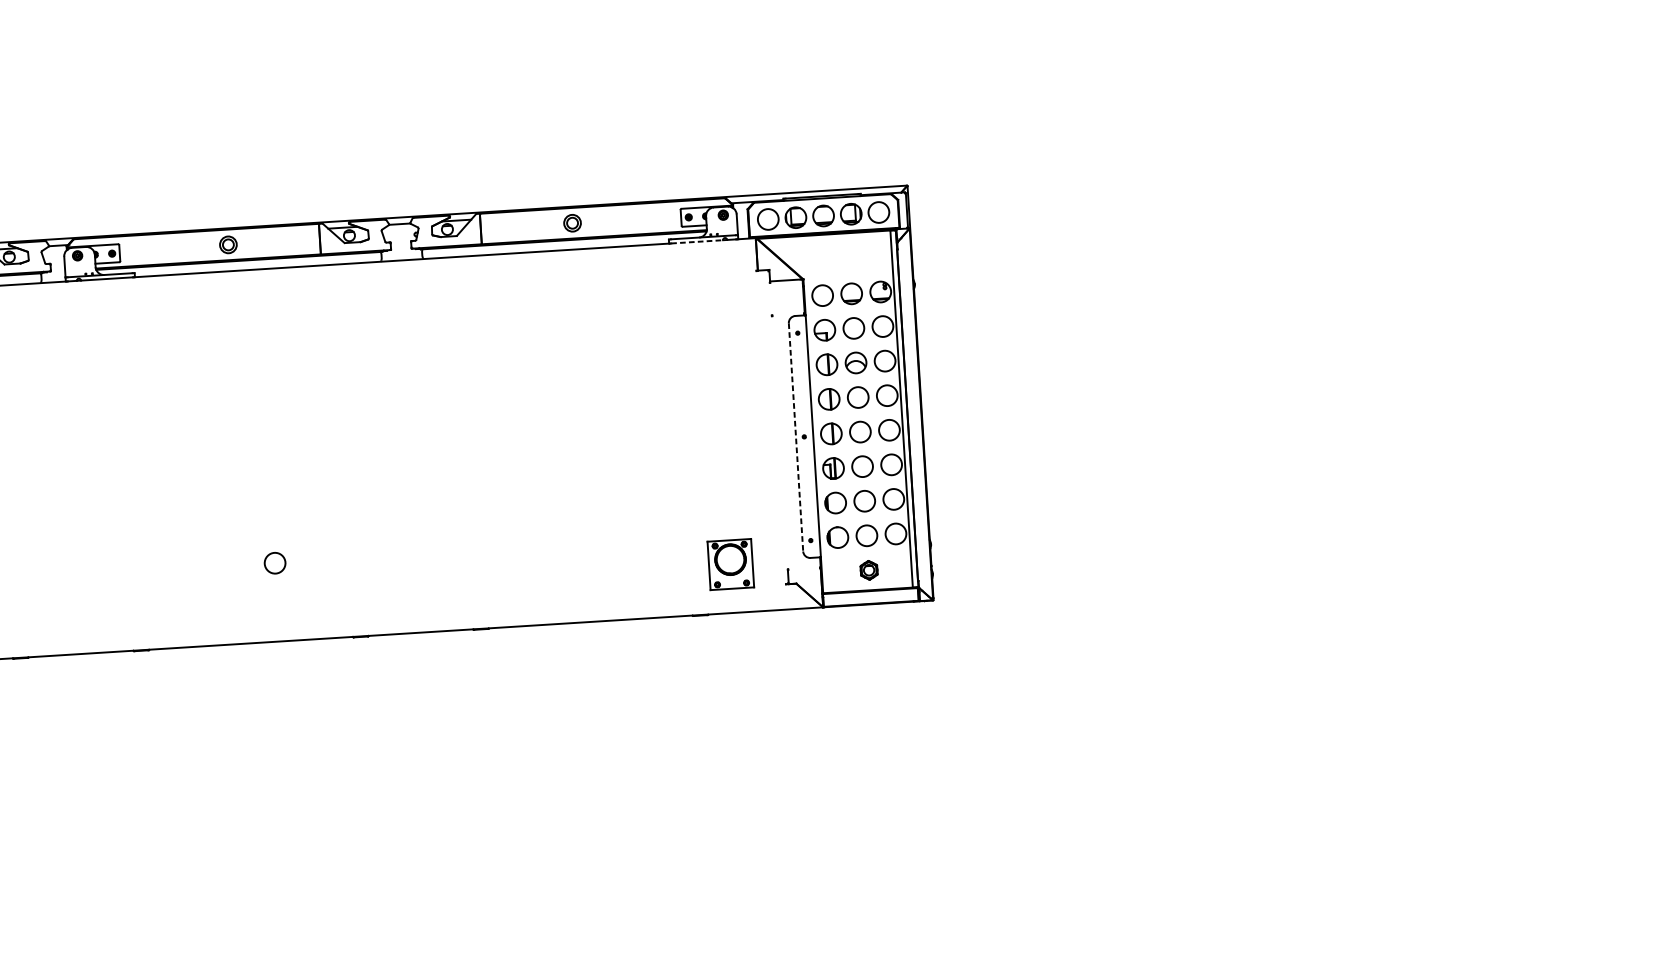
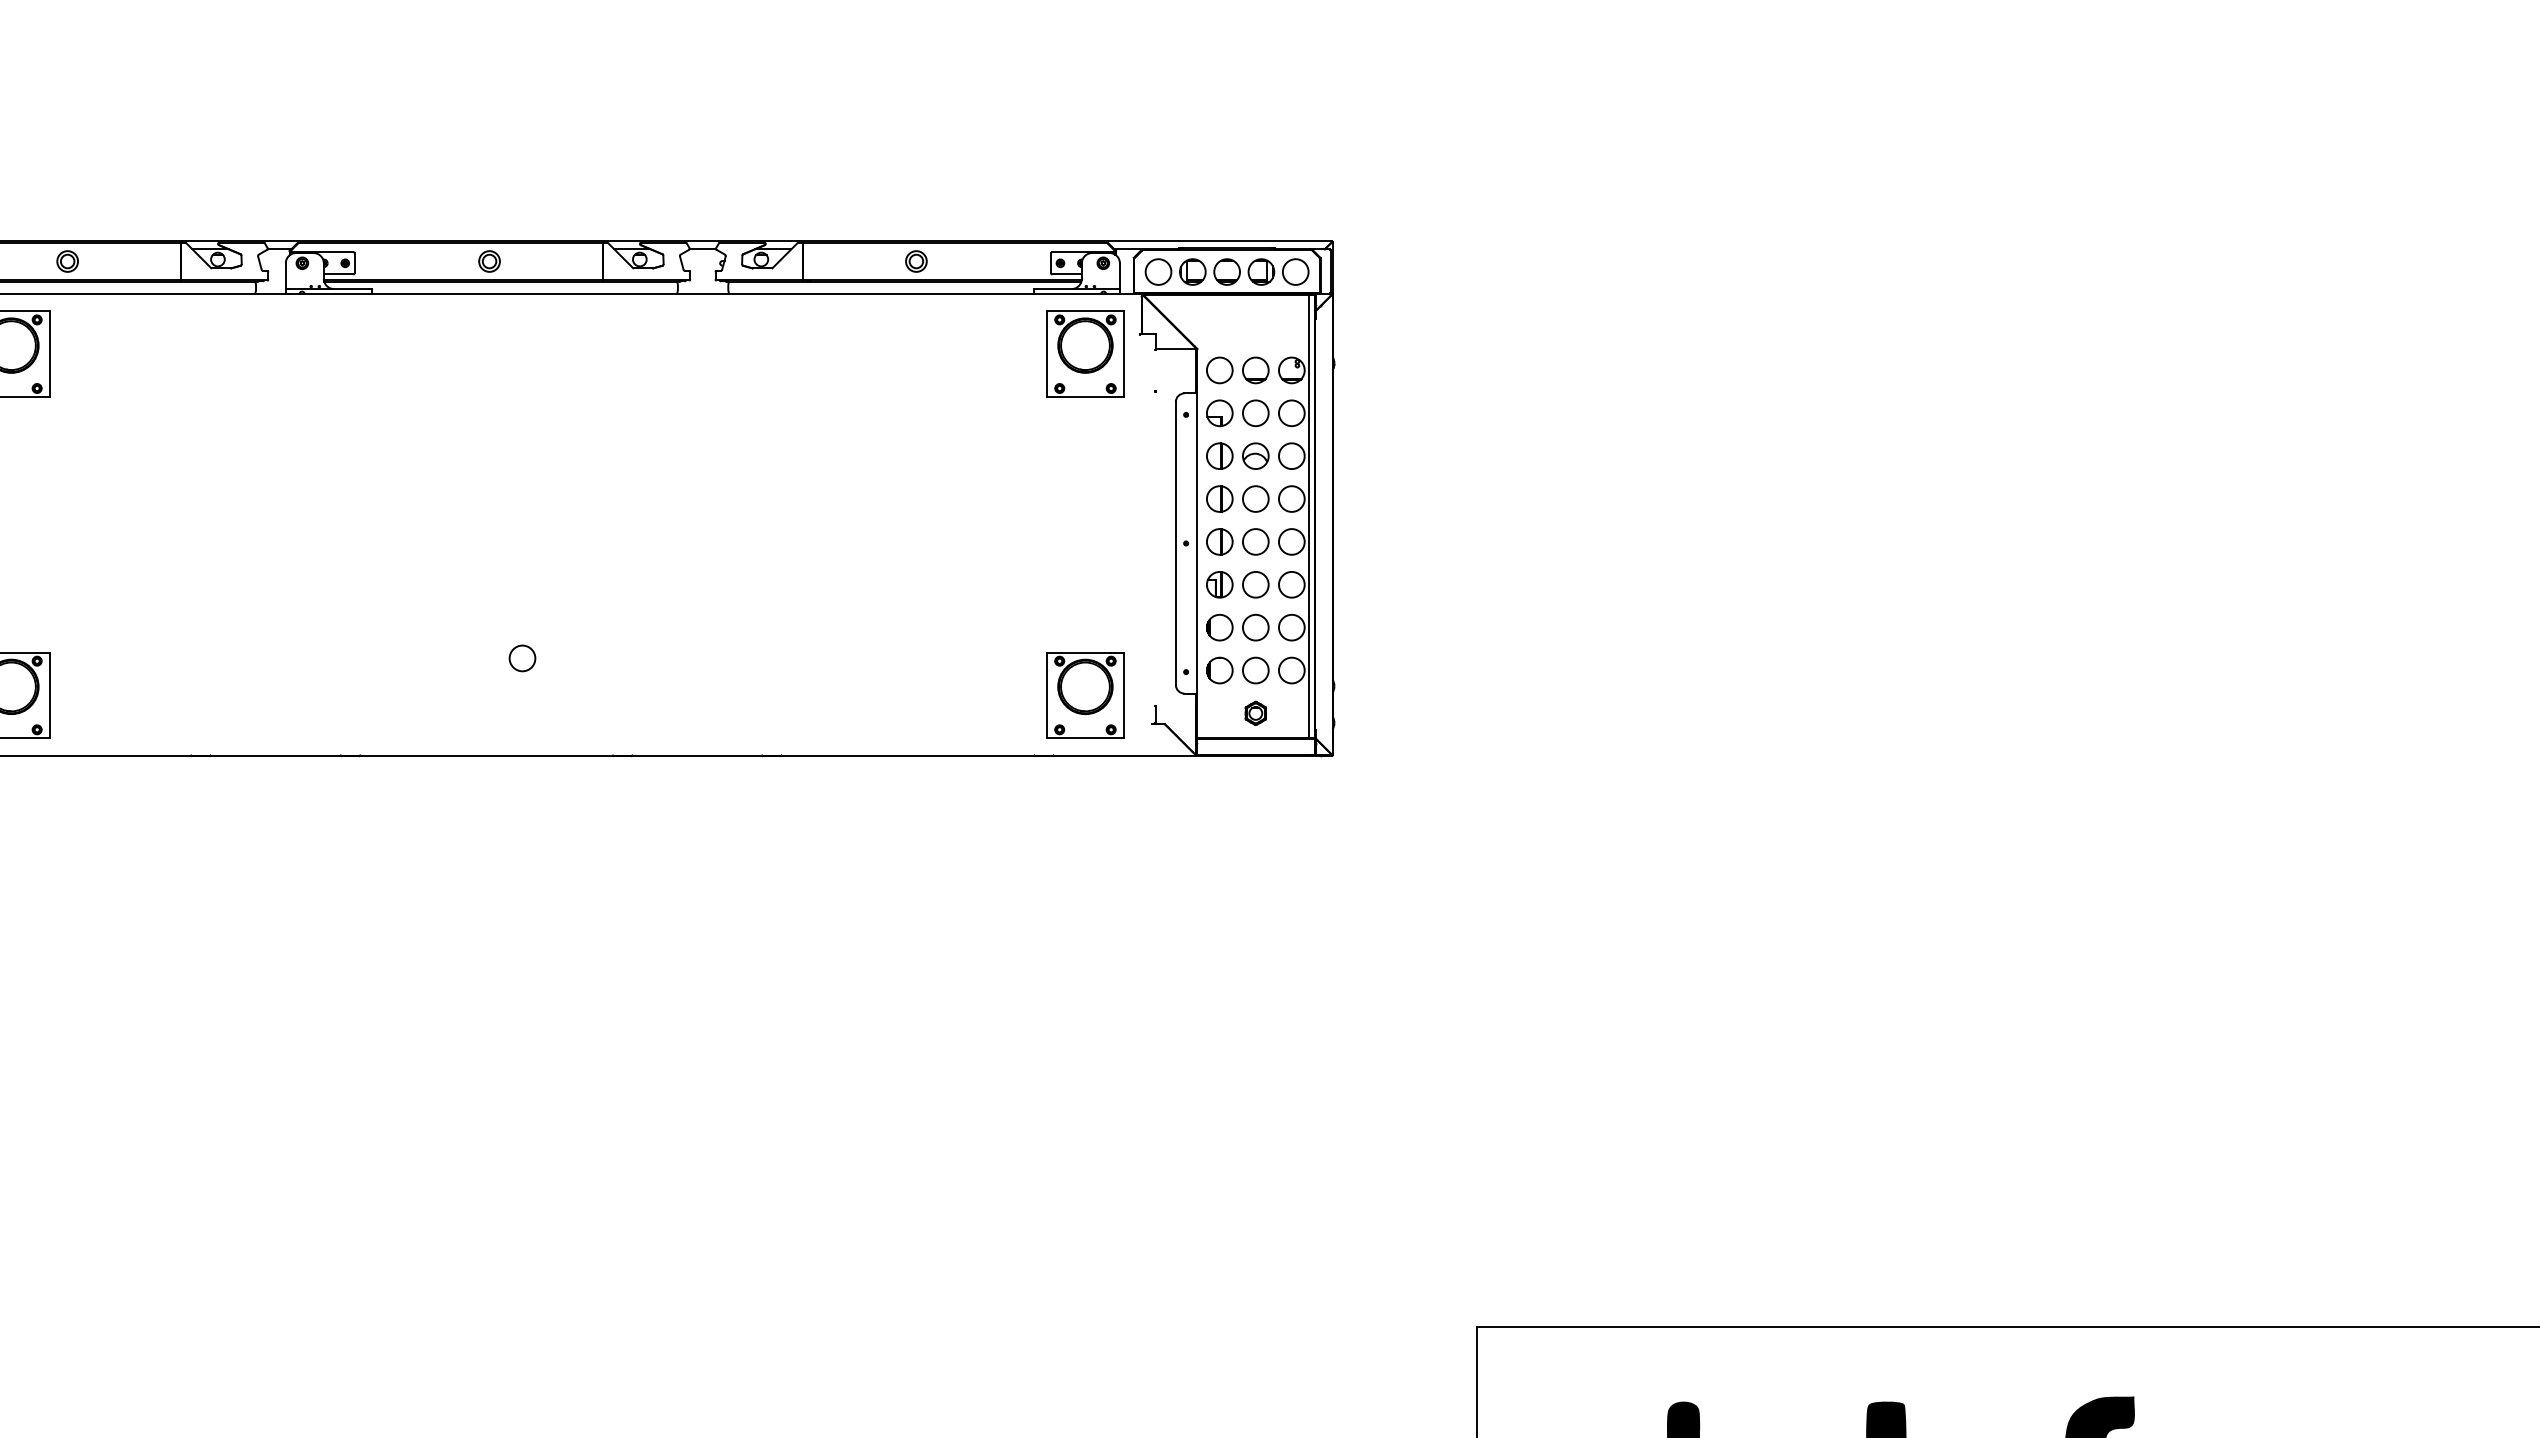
line: (697, 242) -> (1069, 294), dashed -> solid
part: (713, 288) -> (1085, 353), added
line: (795, 437) -> (1175, 543), dashed -> solid
part: (730, 564) -> (1085, 695), size x1.43

